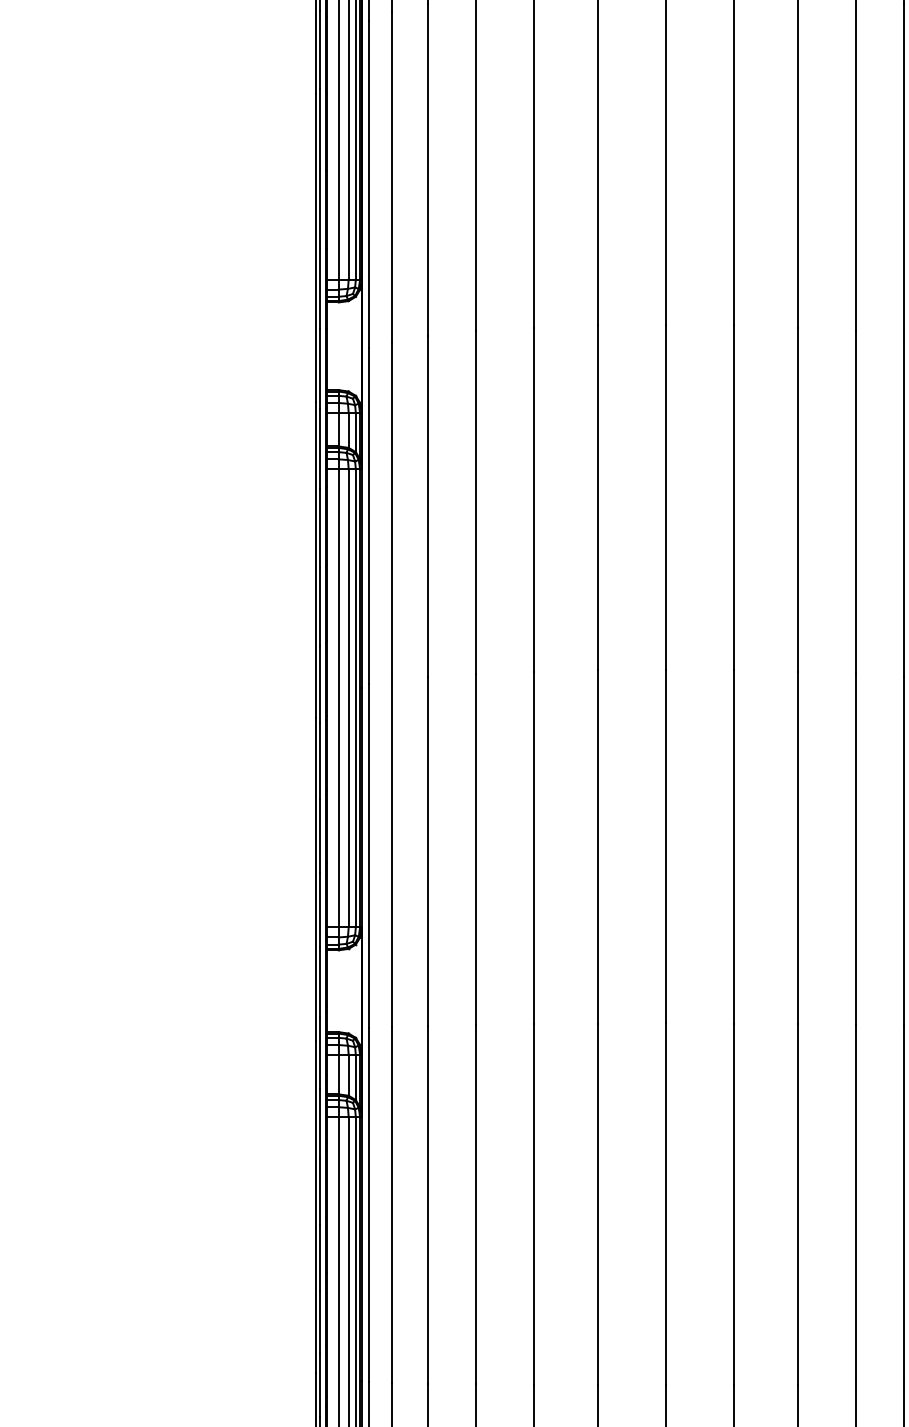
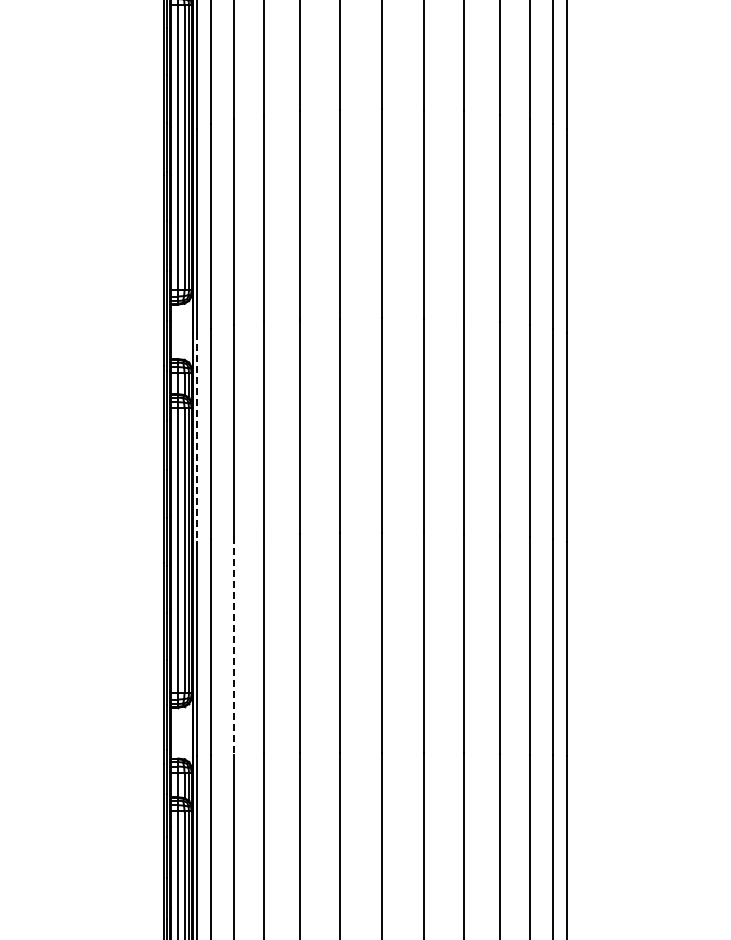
line: (369, 516) -> (197, 437), solid -> dashed
line: (427, 850) -> (233, 645), solid -> dashed

